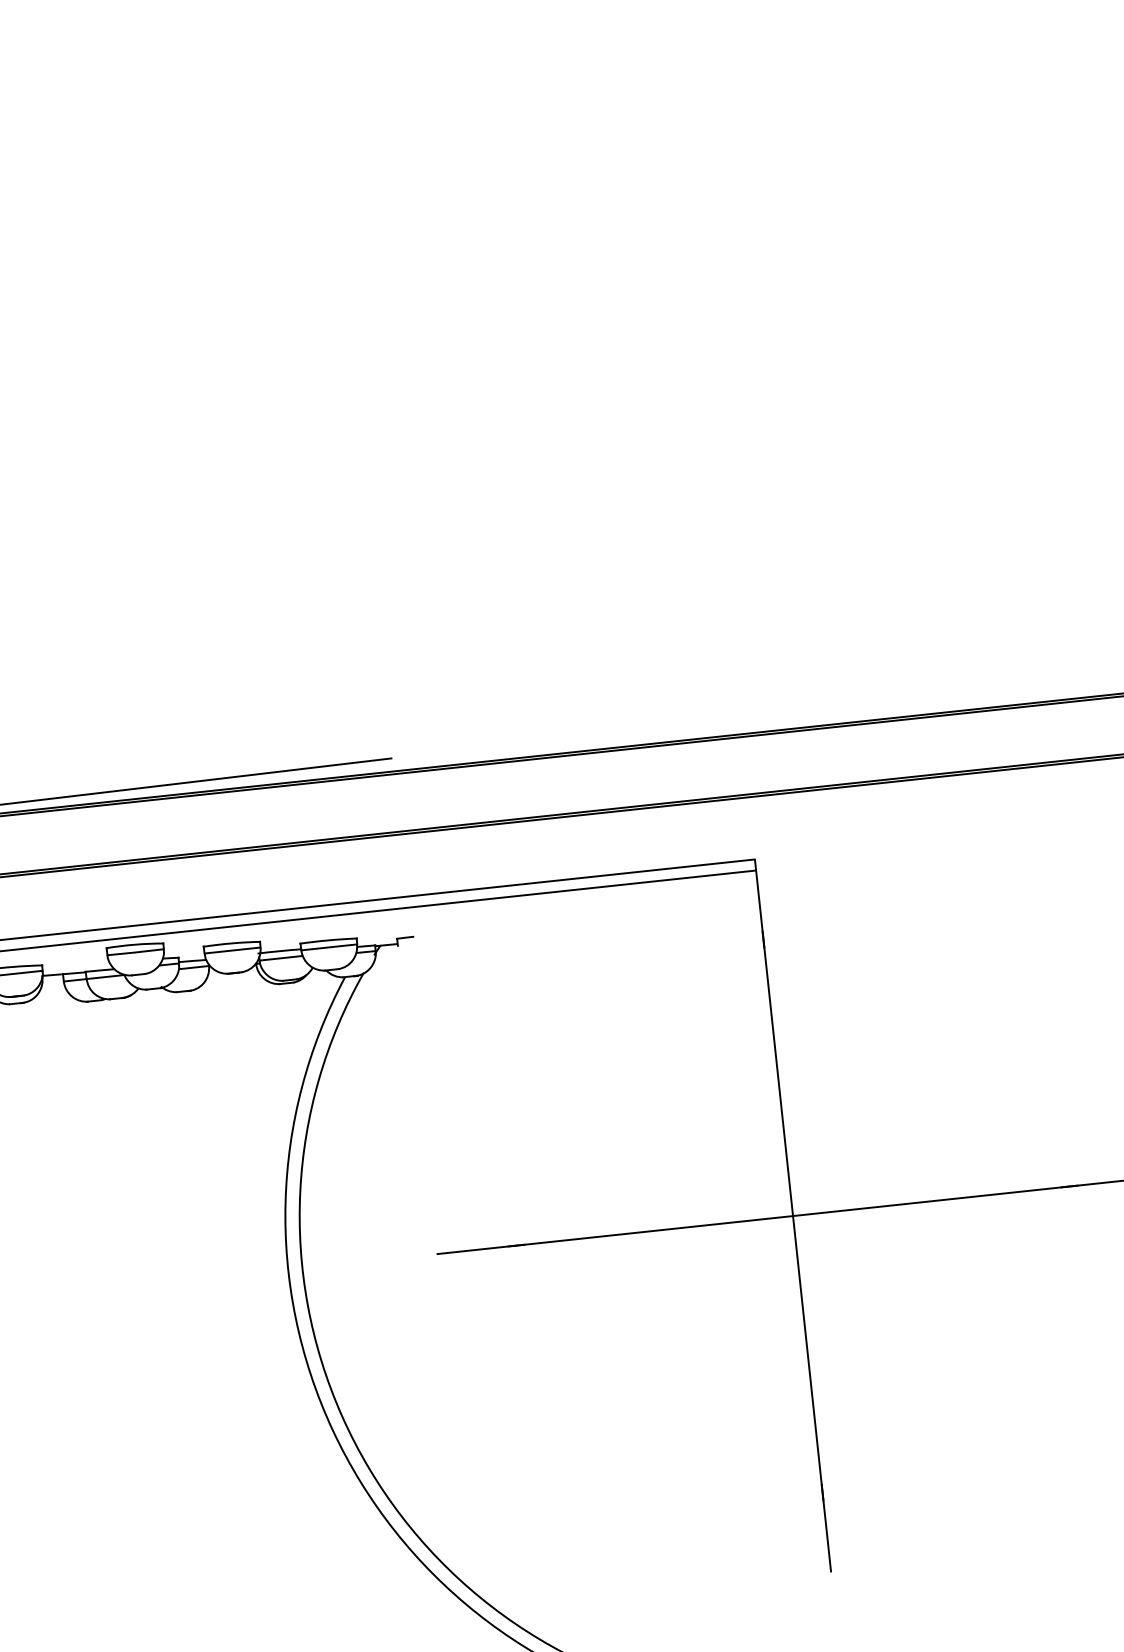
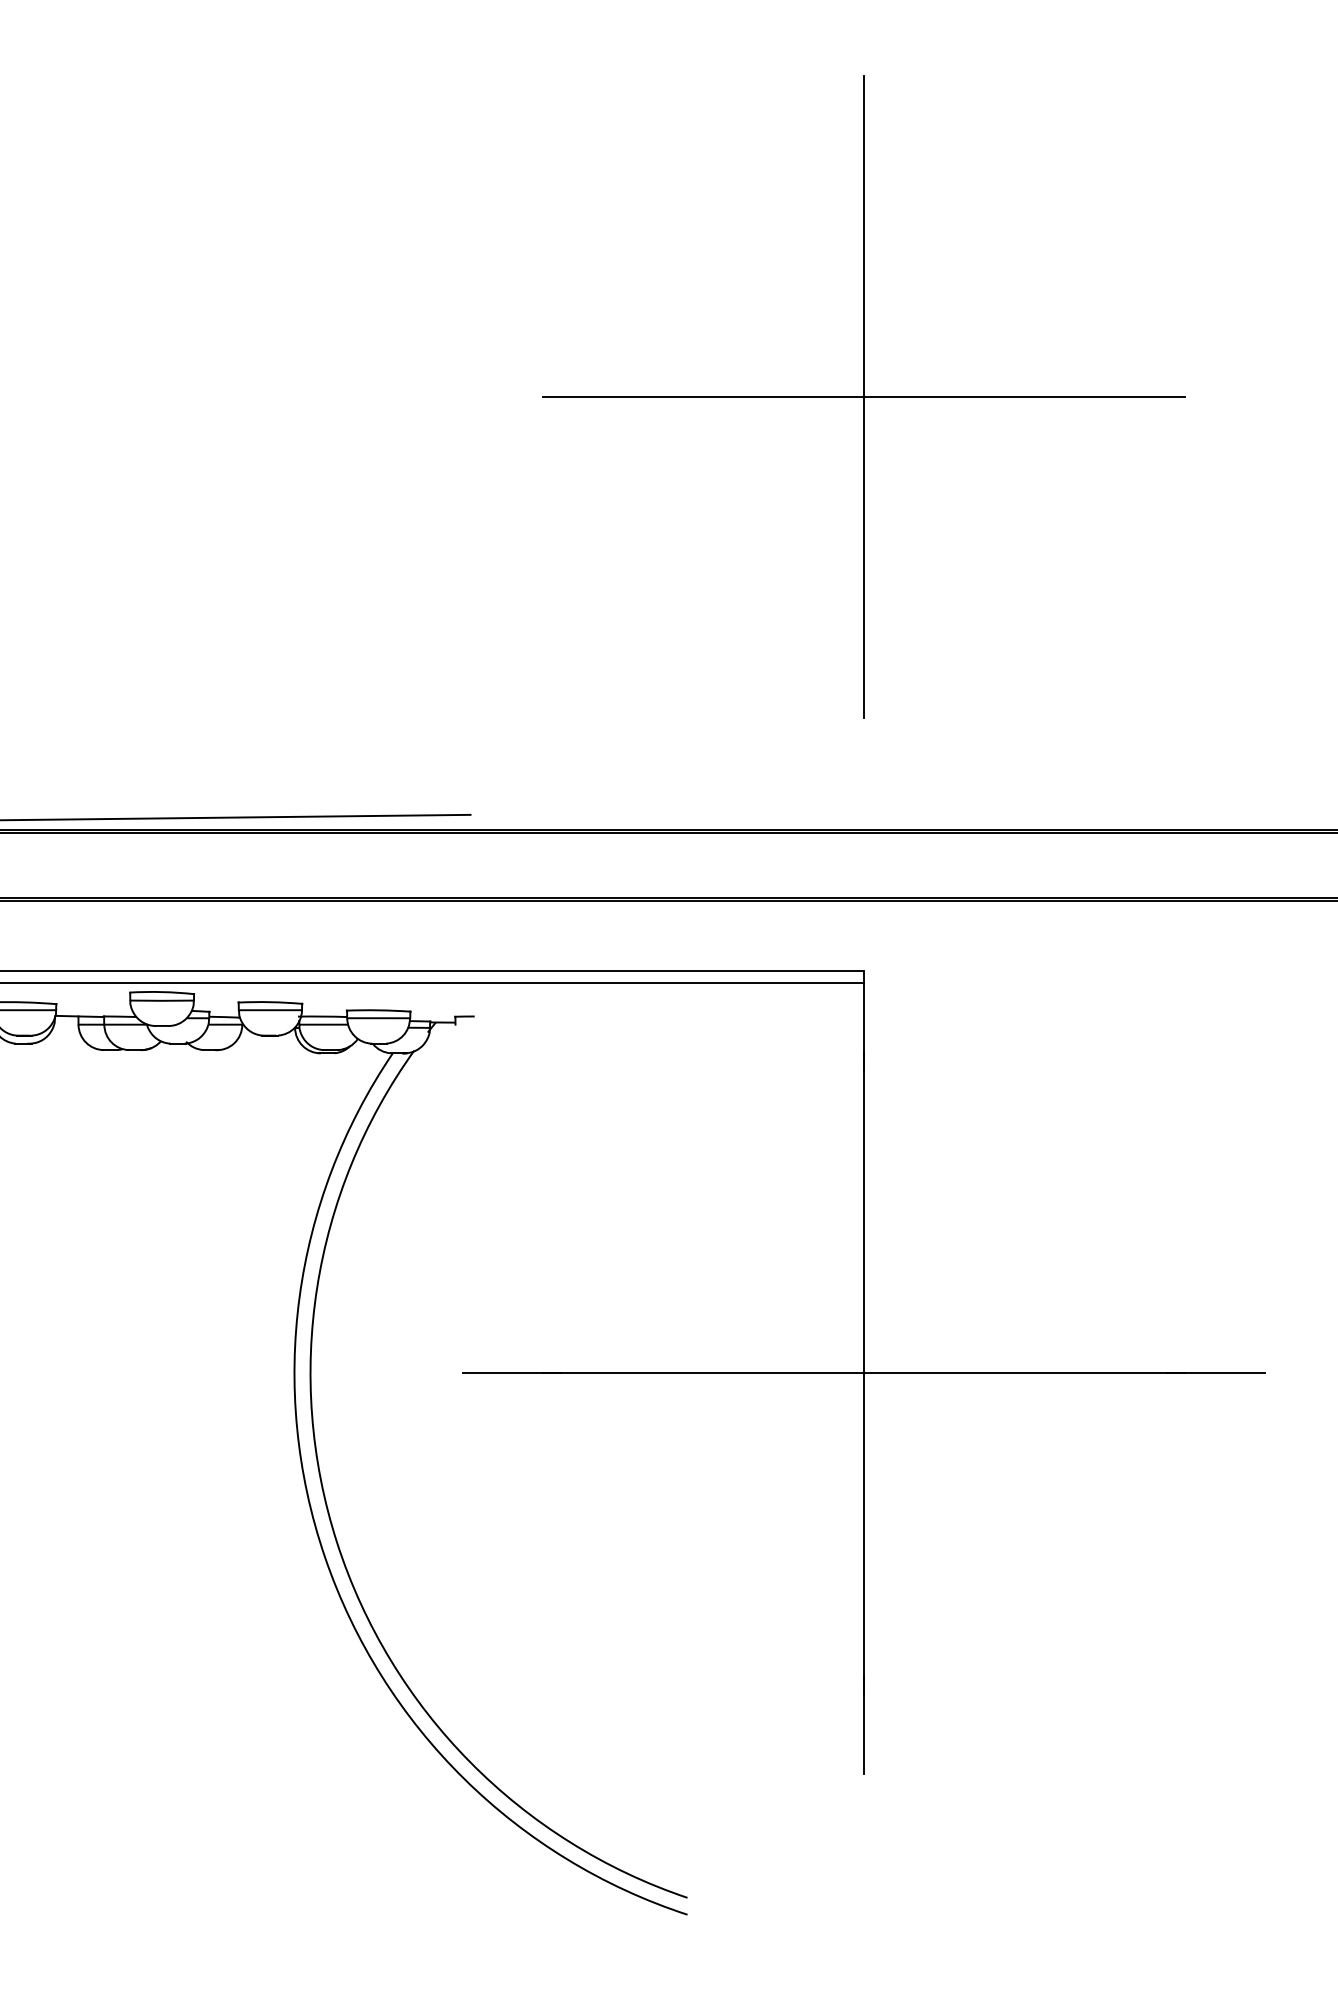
part: (700, 350) -> (863, 396), added

